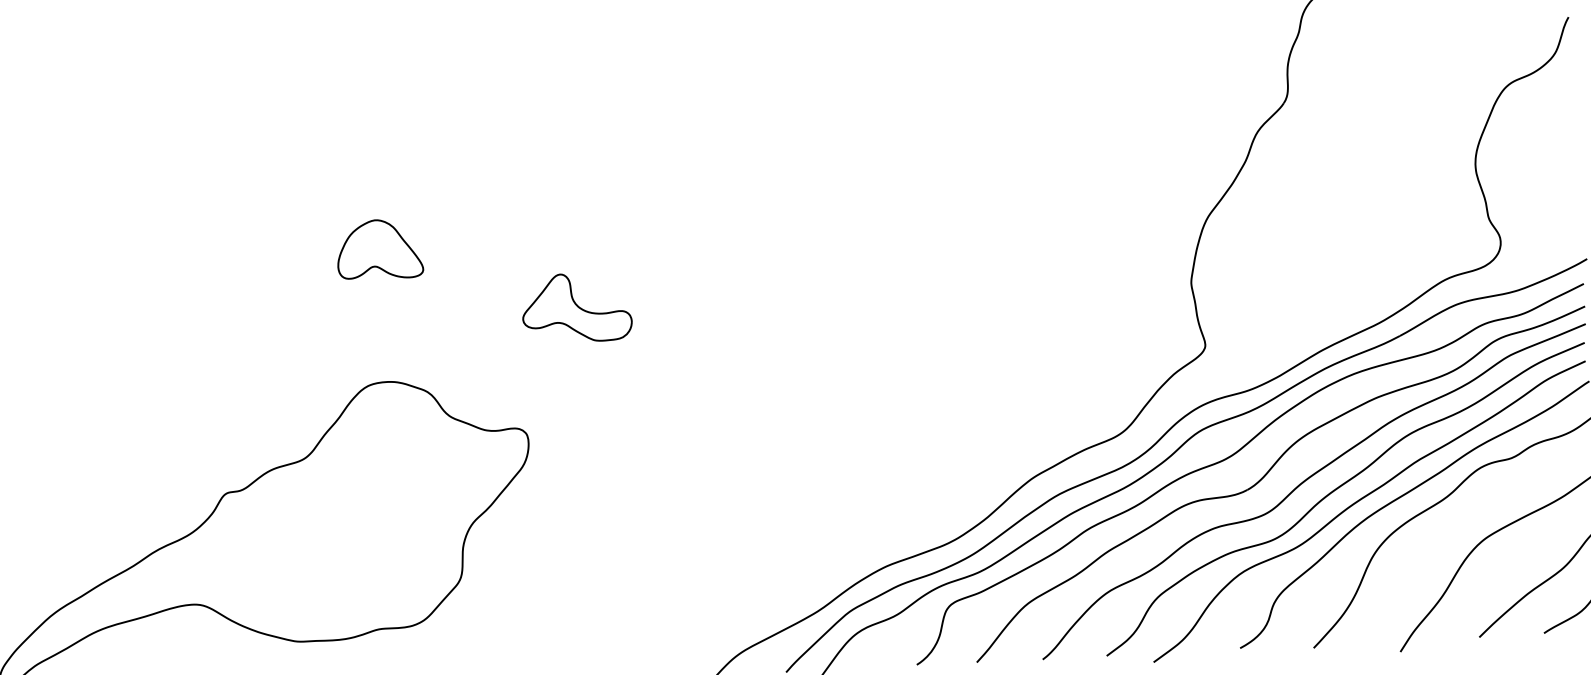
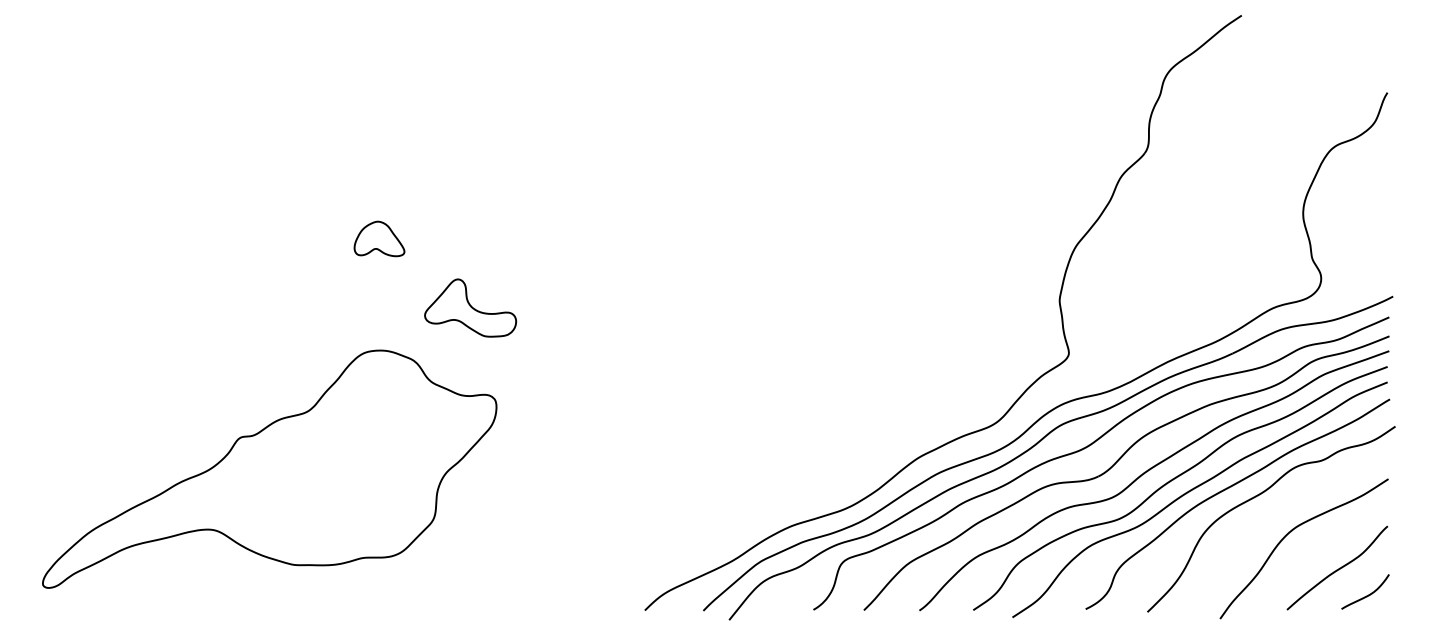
part: (379, 248) -> (379, 238), size x0.7
part: (576, 307) -> (470, 307), moved

